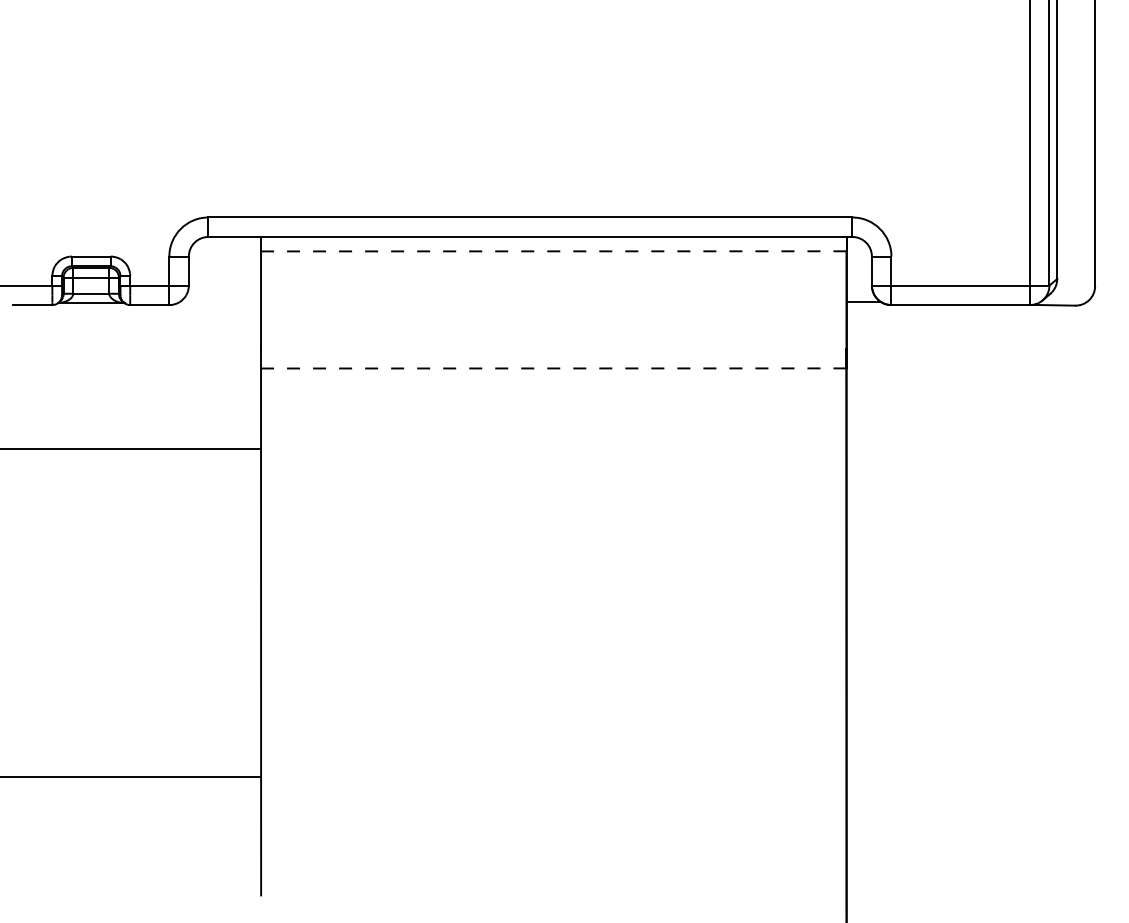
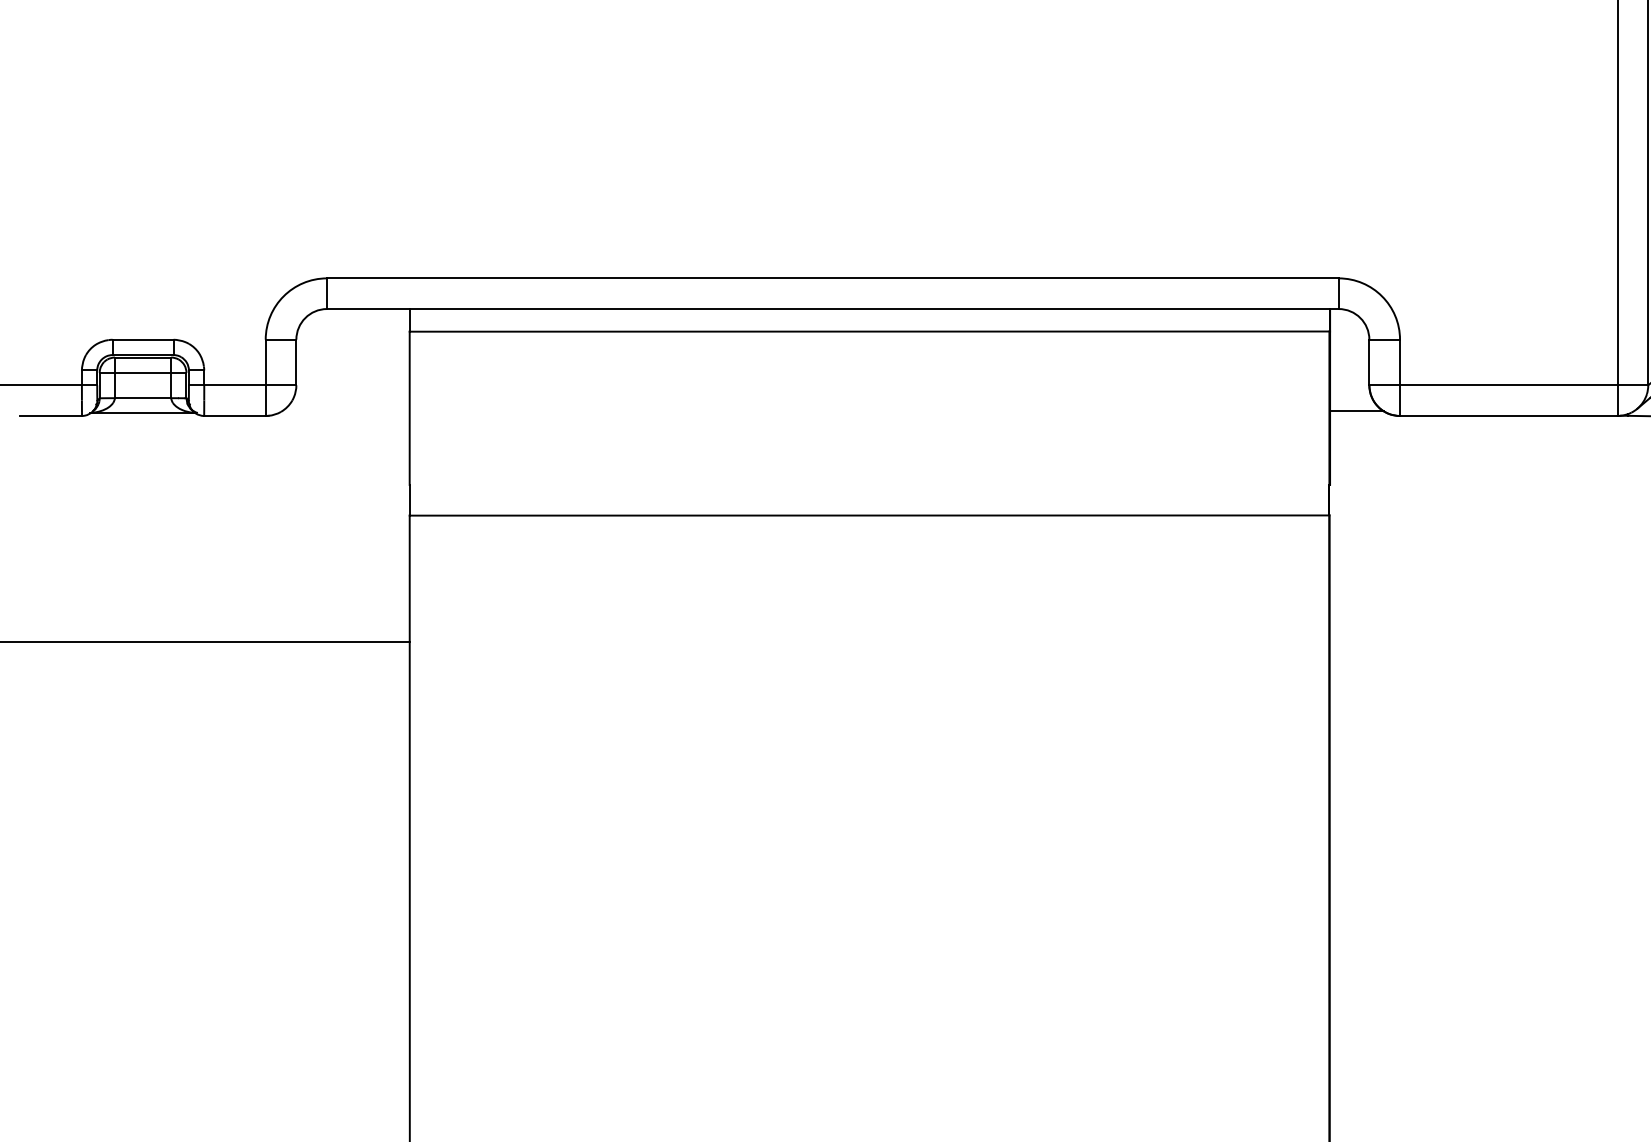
line: (553, 251) -> (869, 331), dashed -> solid
line: (553, 368) -> (869, 515), dashed -> solid

